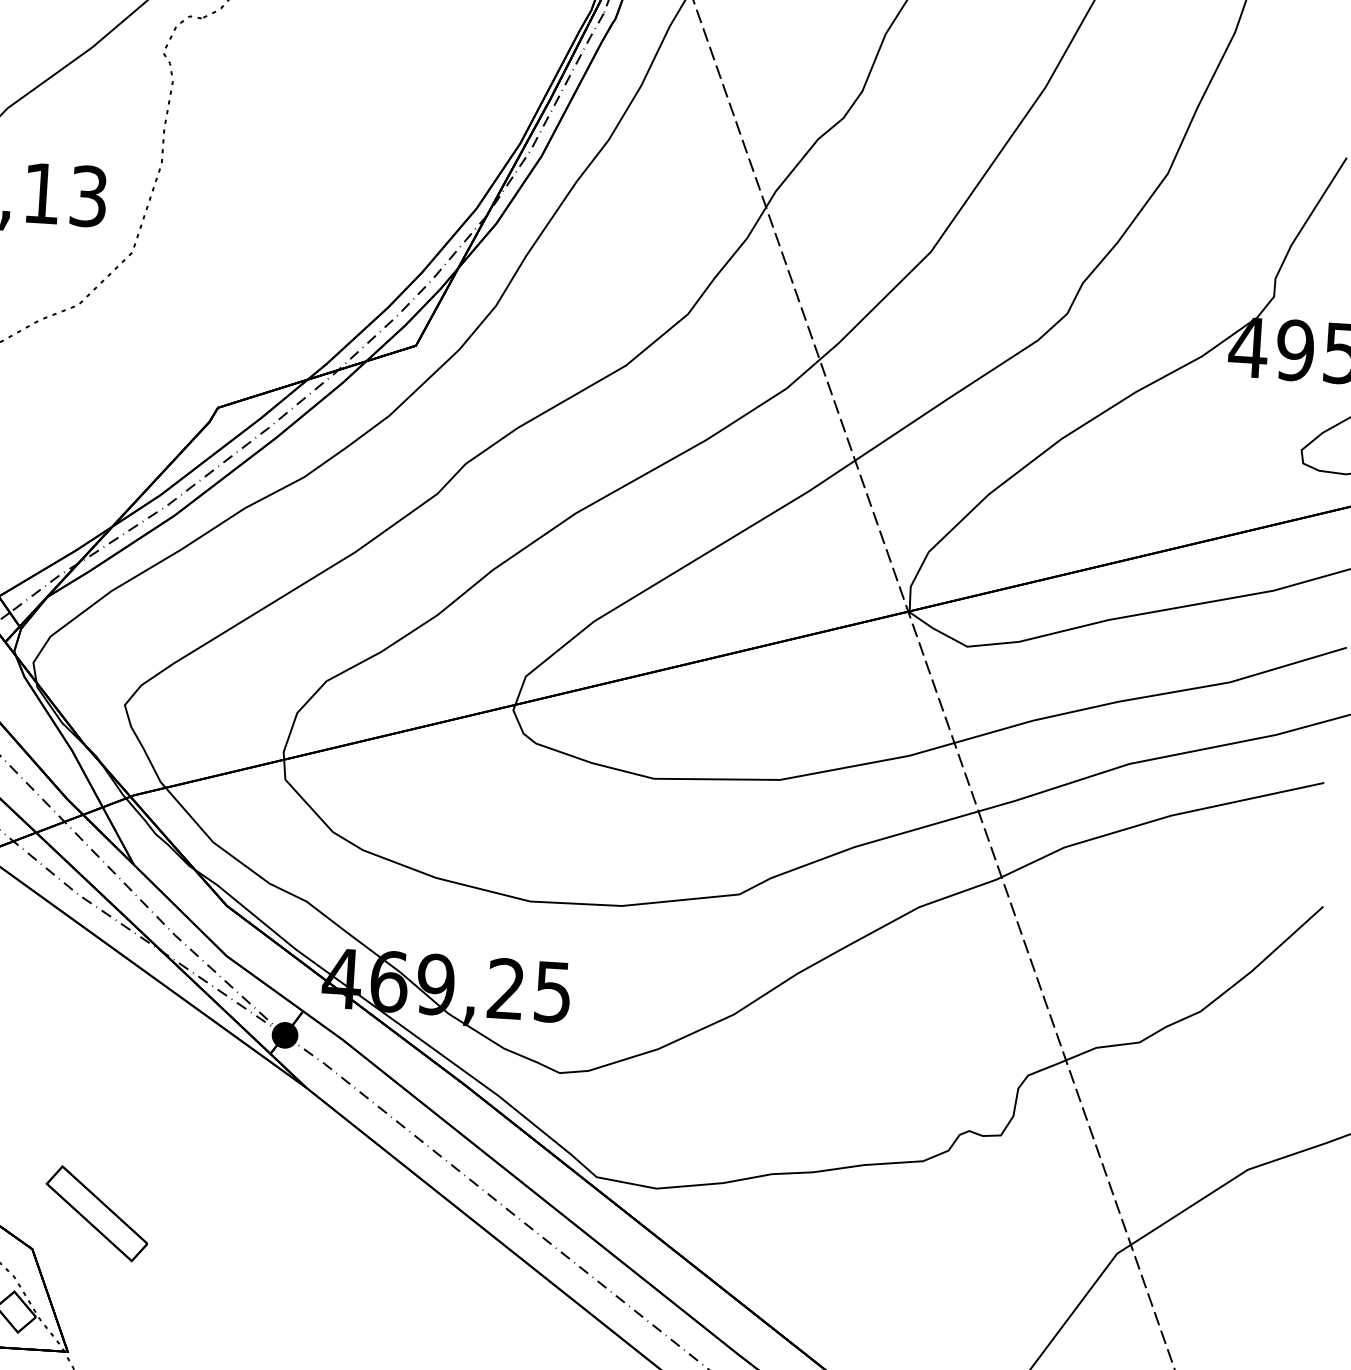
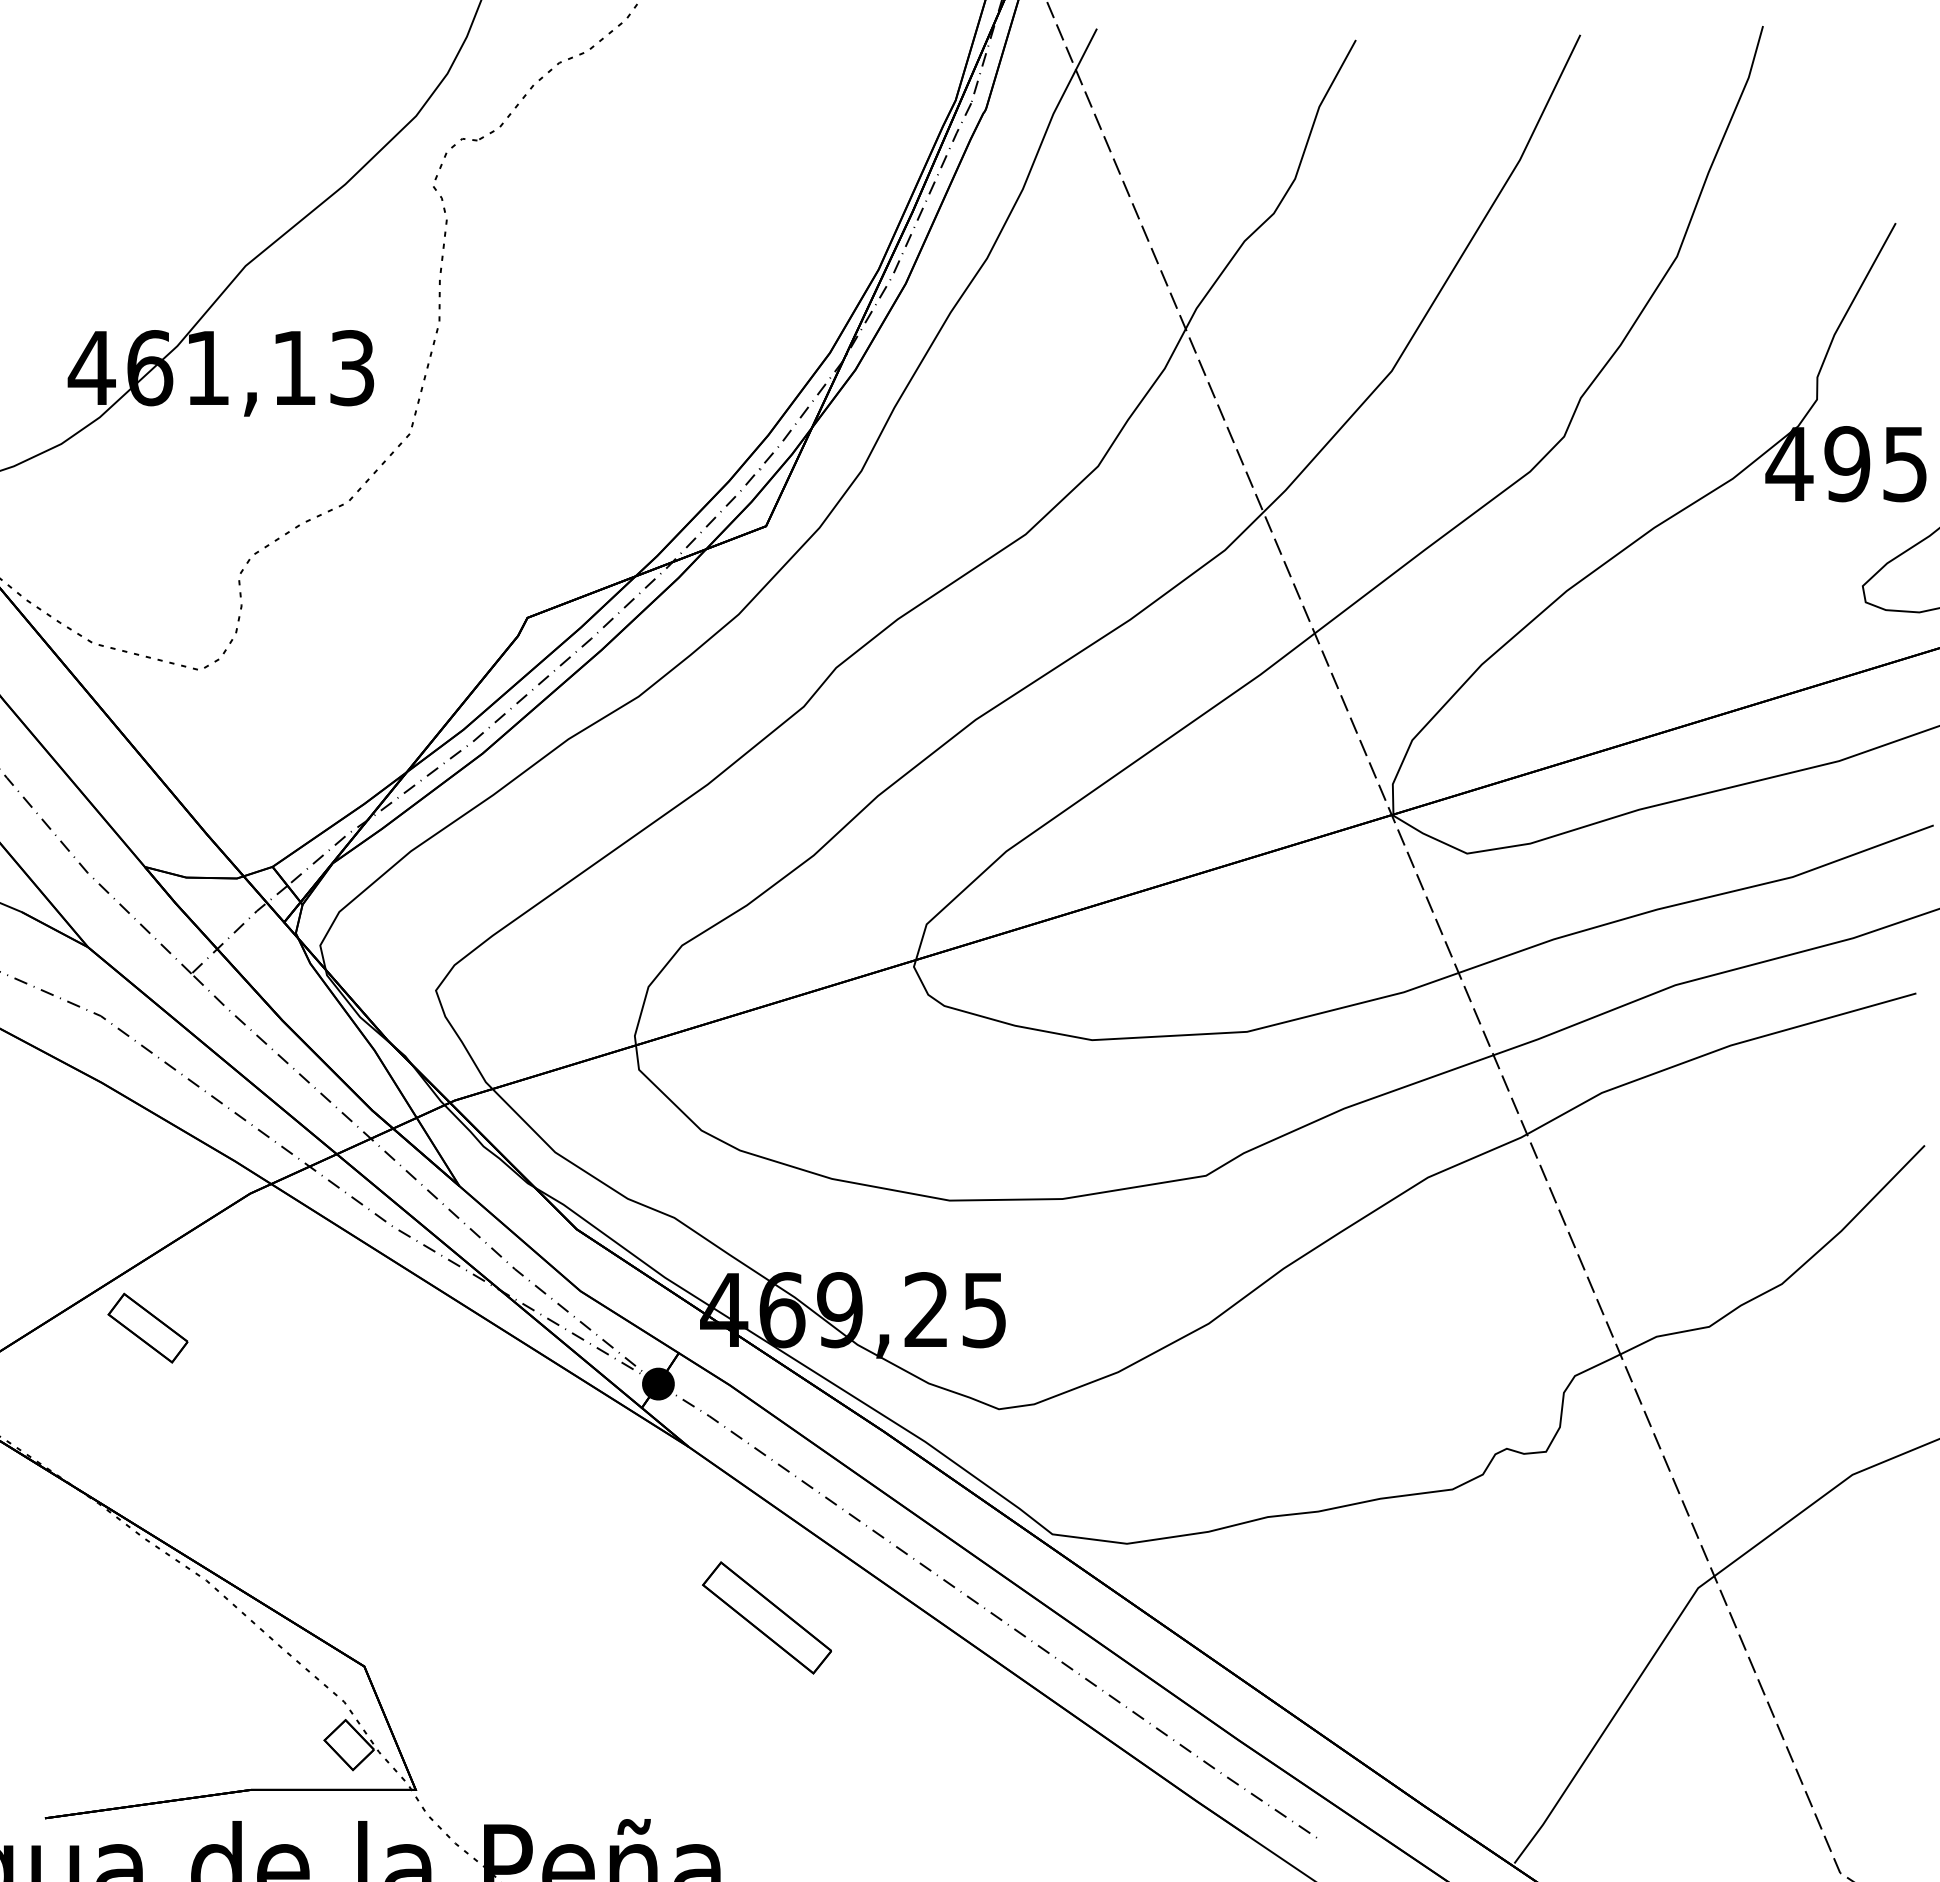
part: (96, 1213) -> (766, 1617), moved

